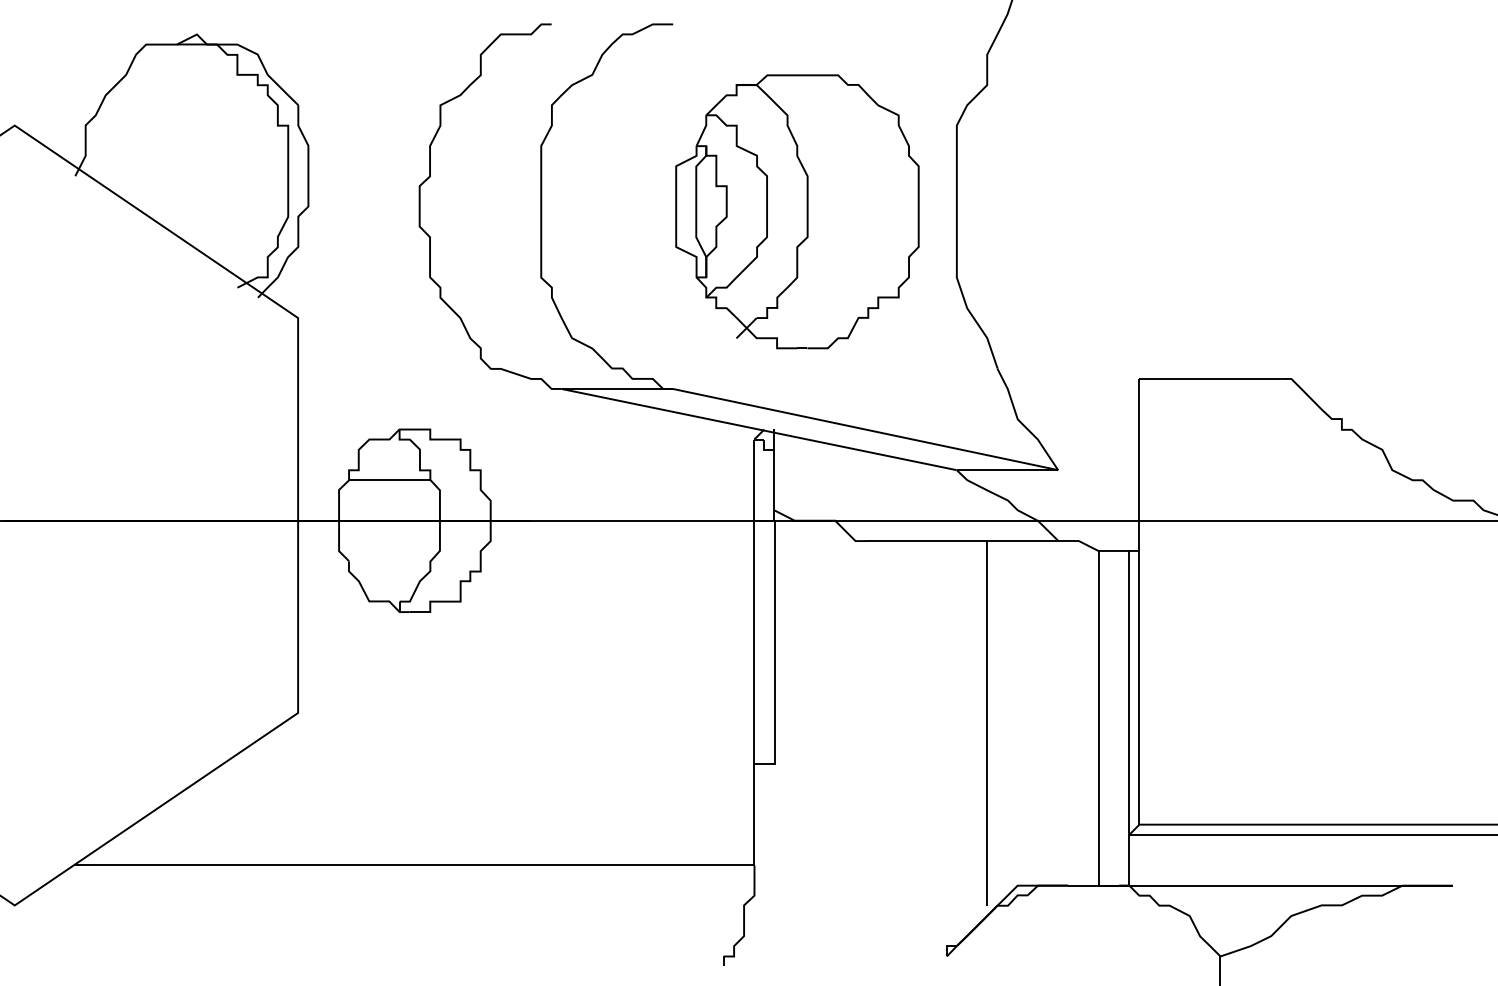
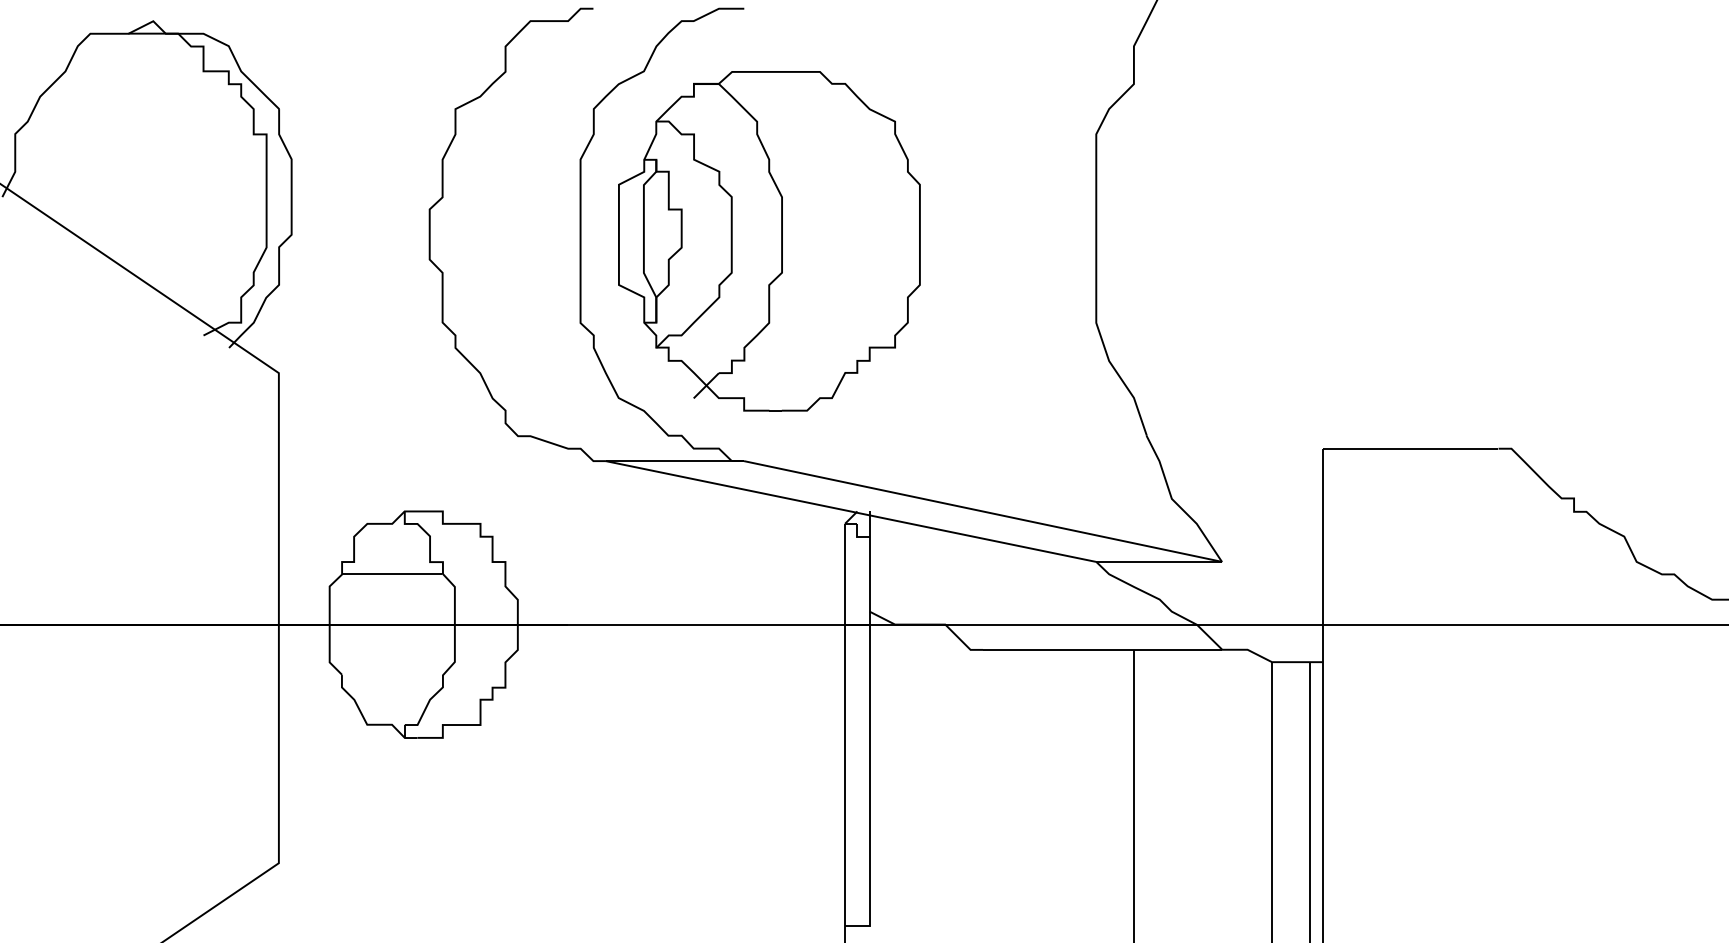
part: (797, 211) -> (769, 240), moved

